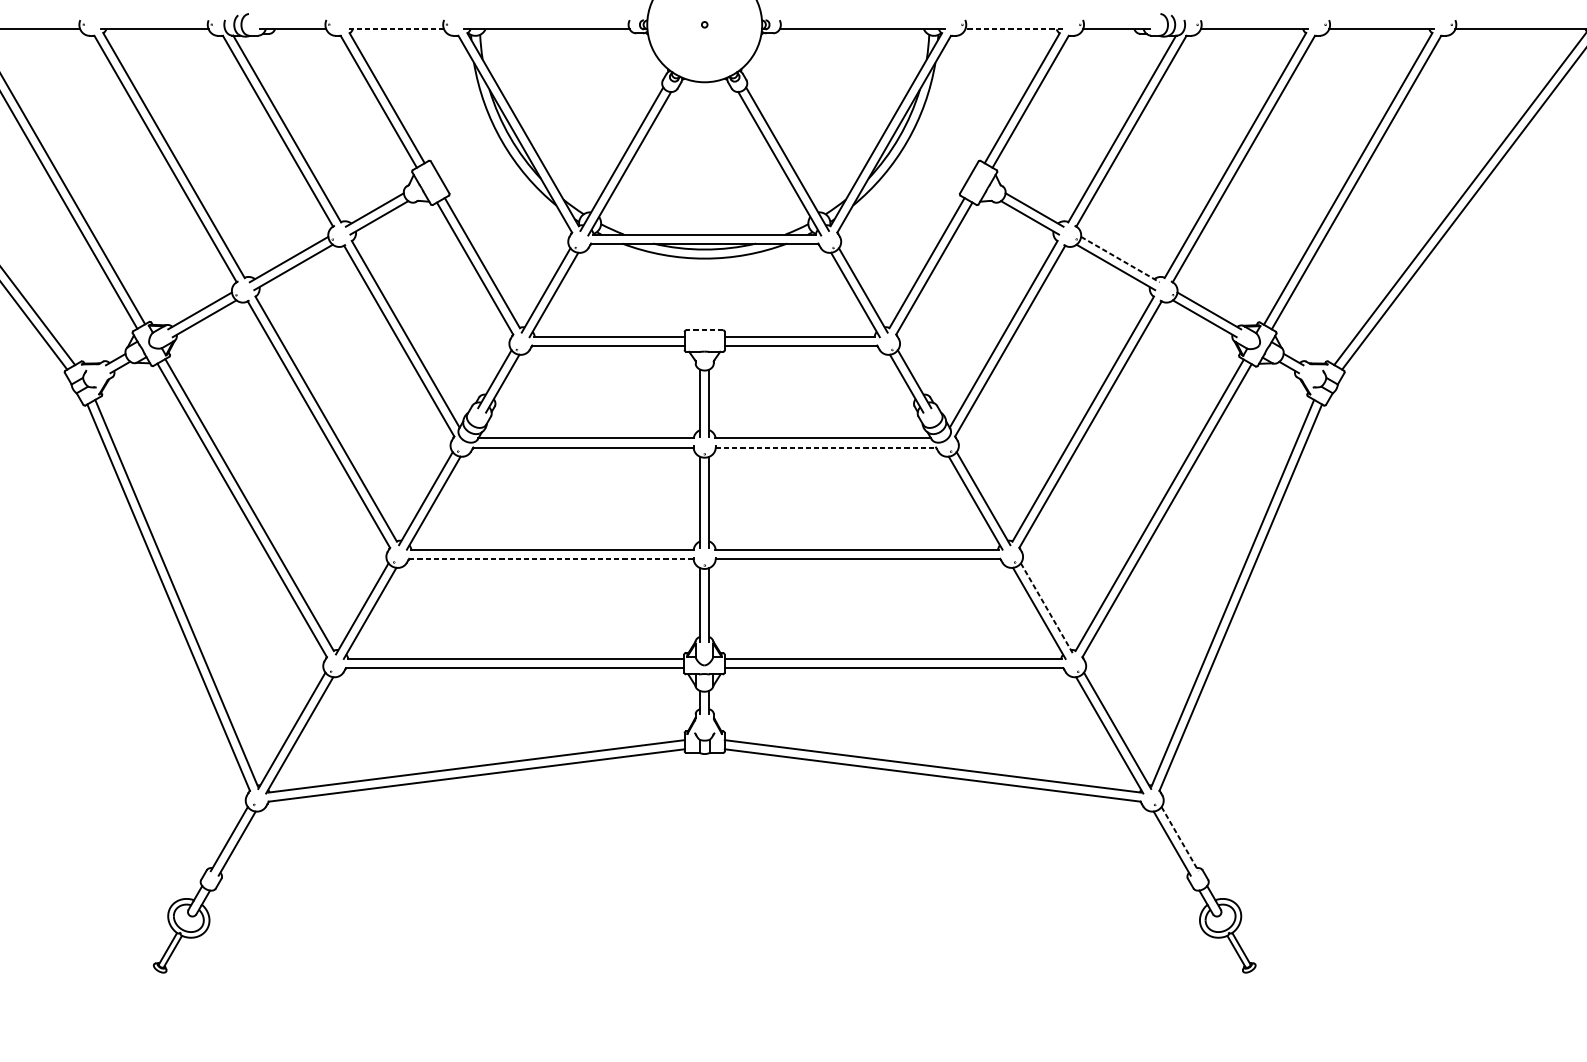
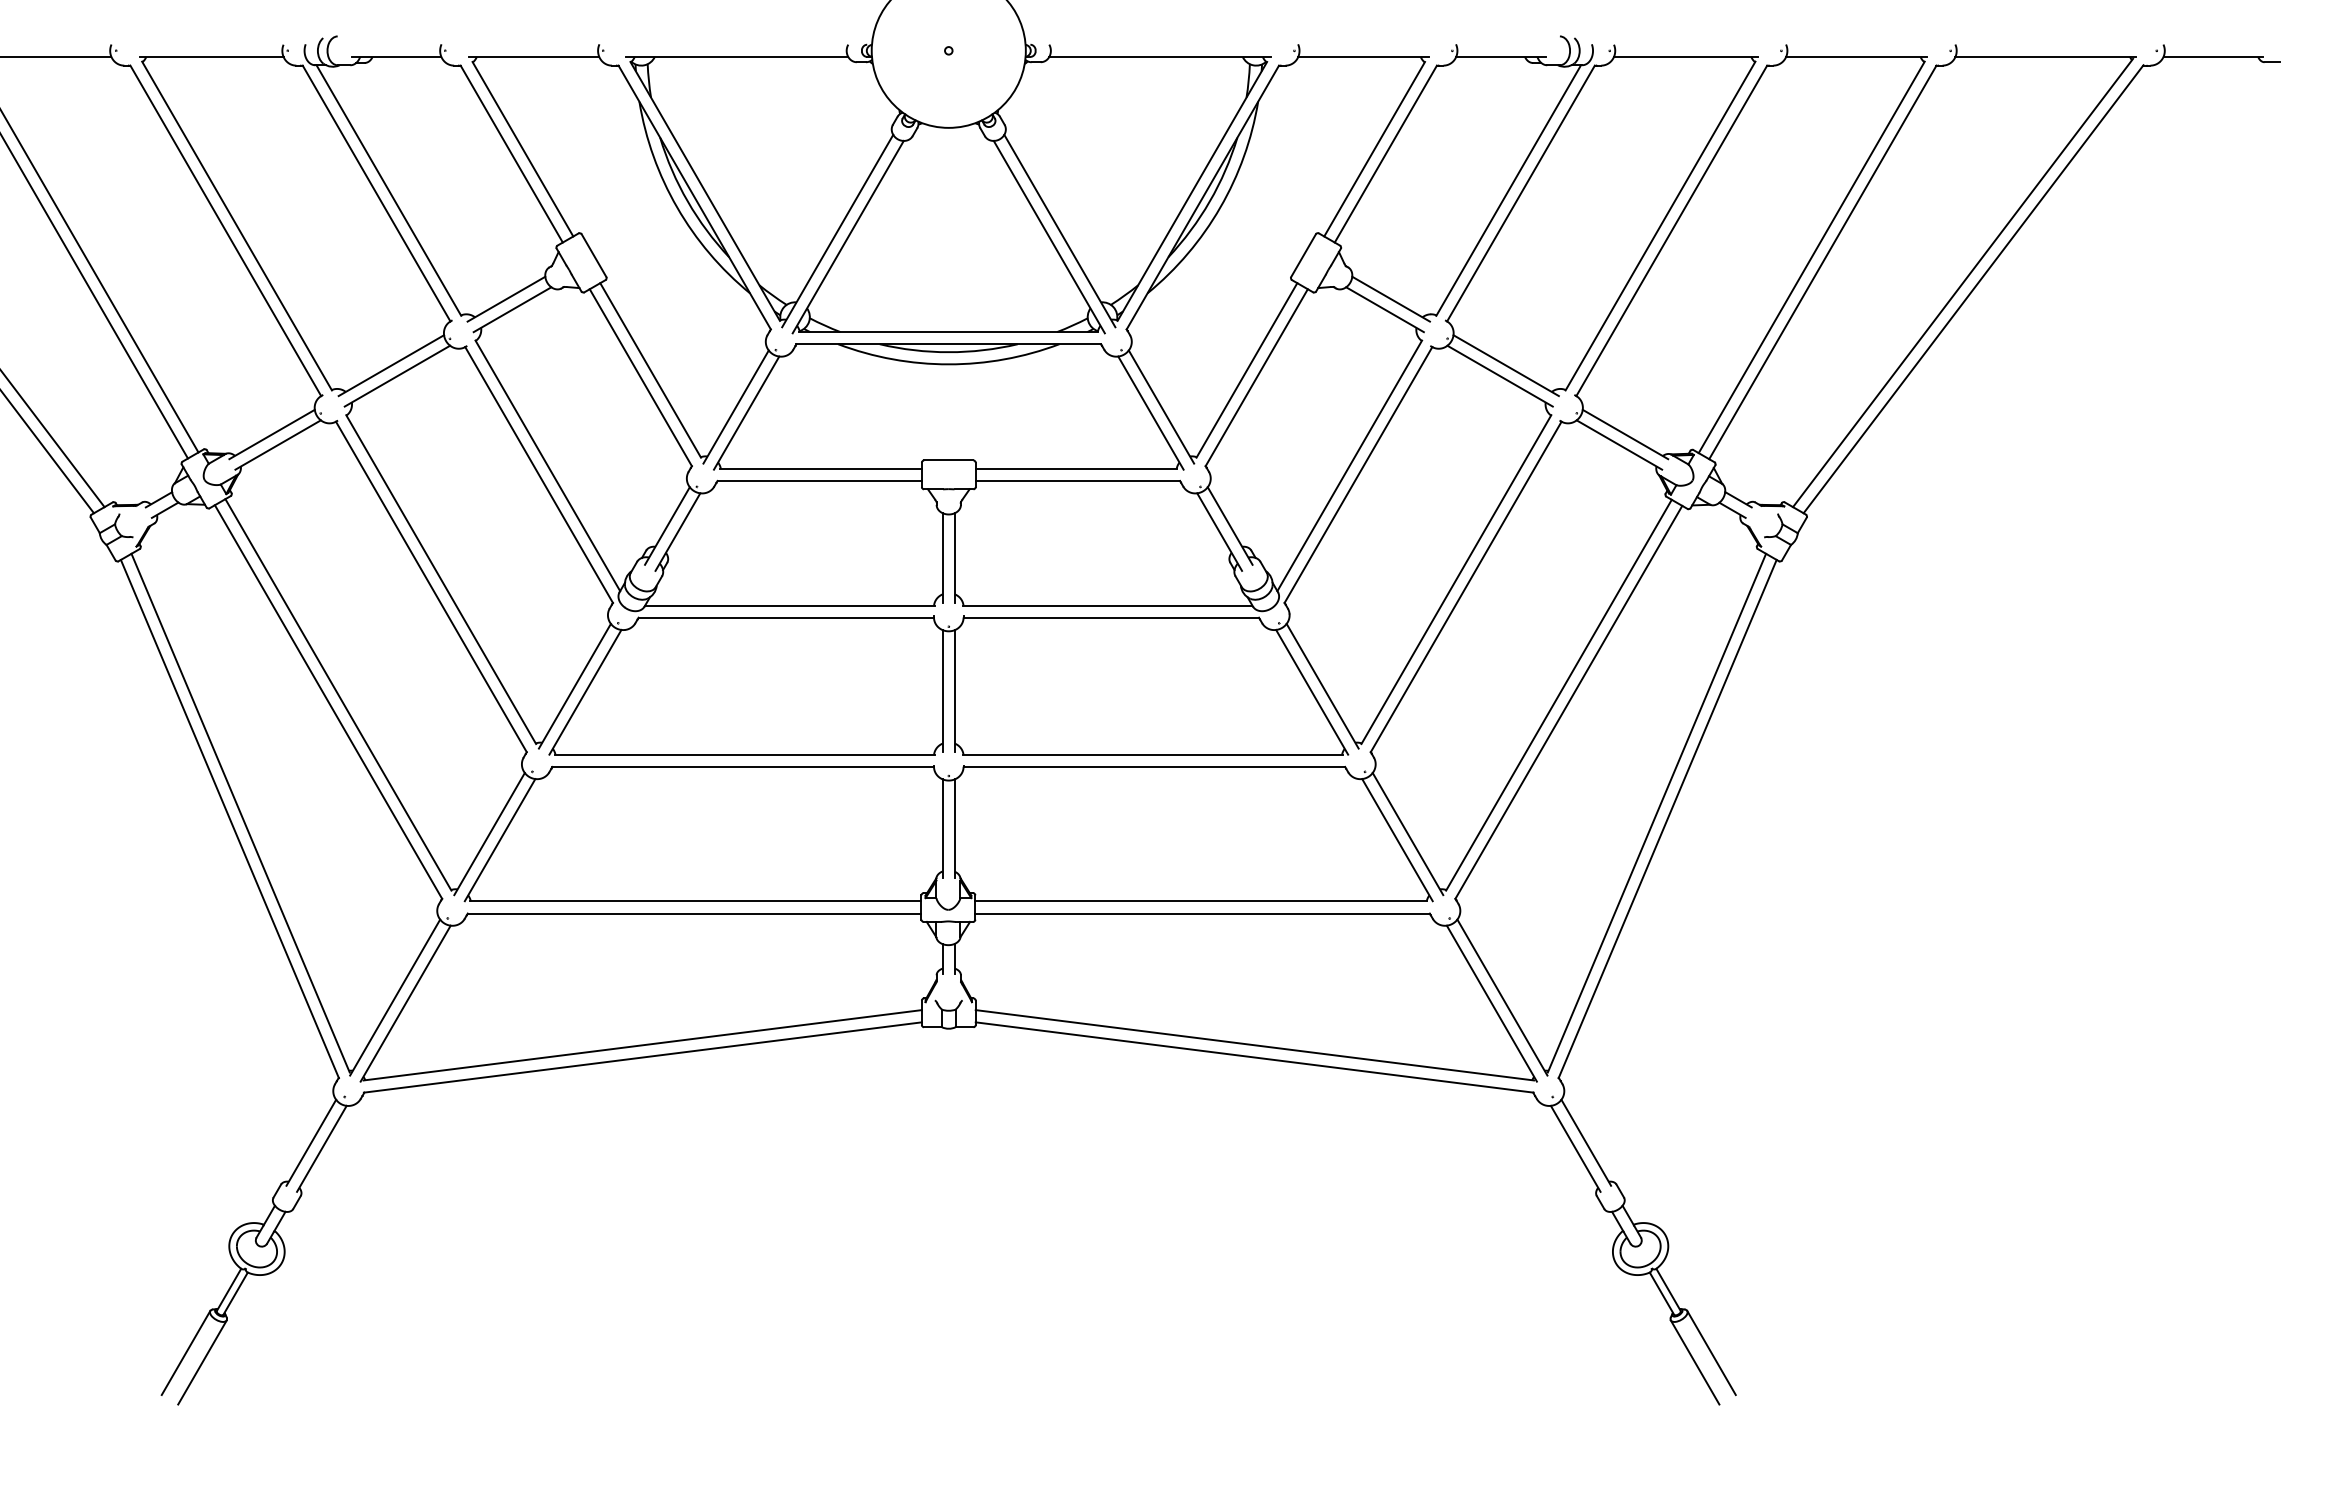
line: (395, 29) -> (533, 56), dashed -> solid
line: (1013, 29) -> (1363, 56), dashed -> solid
line: (1120, 259) -> (1506, 365), dashed -> solid
line: (704, 330) -> (948, 460), dashed -> solid
line: (826, 447) -> (1111, 617), dashed -> solid
line: (551, 558) -> (743, 766), dashed -> solid
line: (1047, 609) -> (1408, 834), dashed -> solid
line: (1180, 838) -> (1586, 1142), dashed -> solid
line: (135, 995) -> (185, 1352), added
line: (1273, 995) -> (1711, 1352), added
line: (148, 1002) -> (202, 1362), added
line: (1260, 1002) -> (1694, 1362), added

